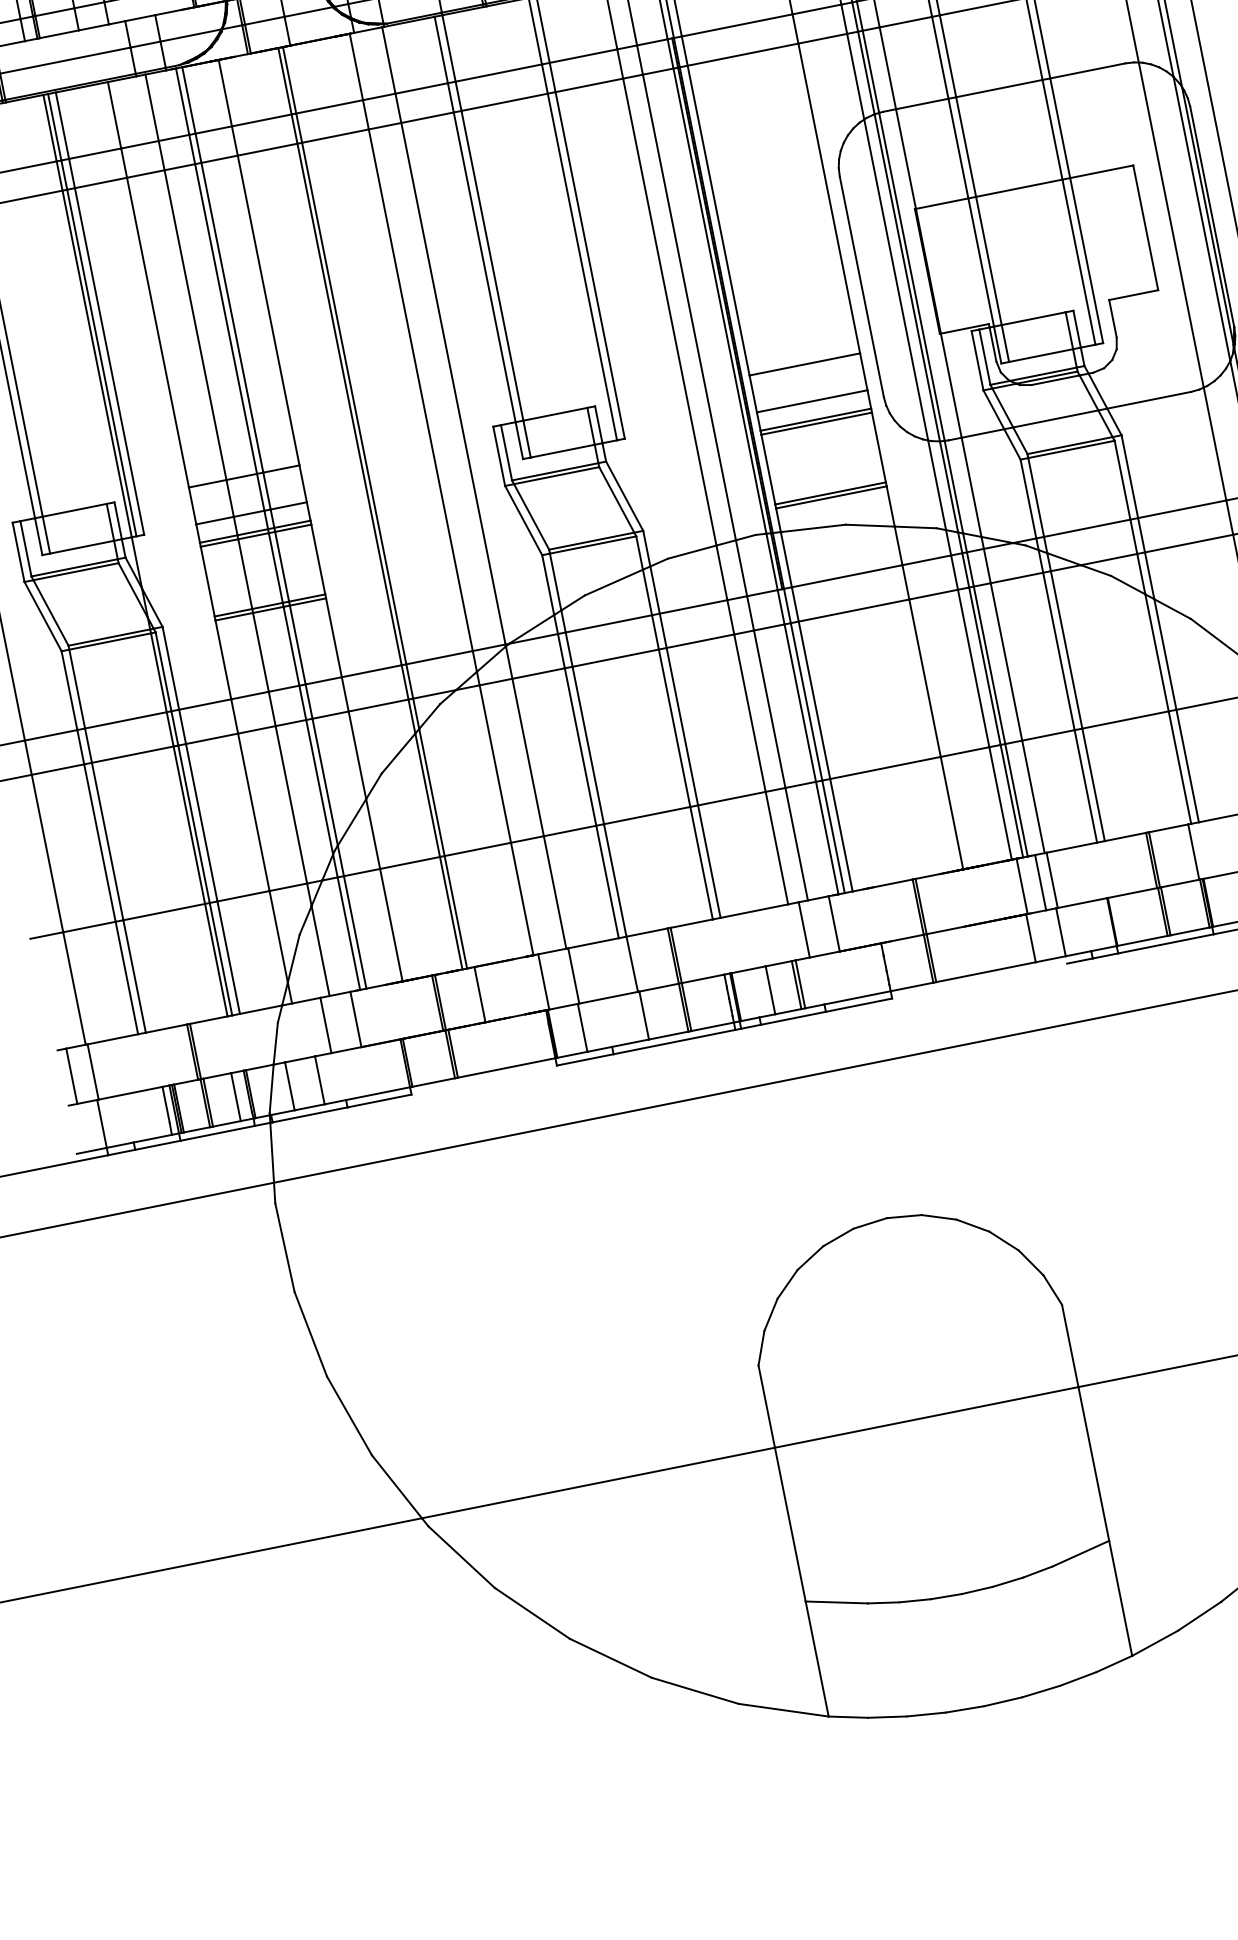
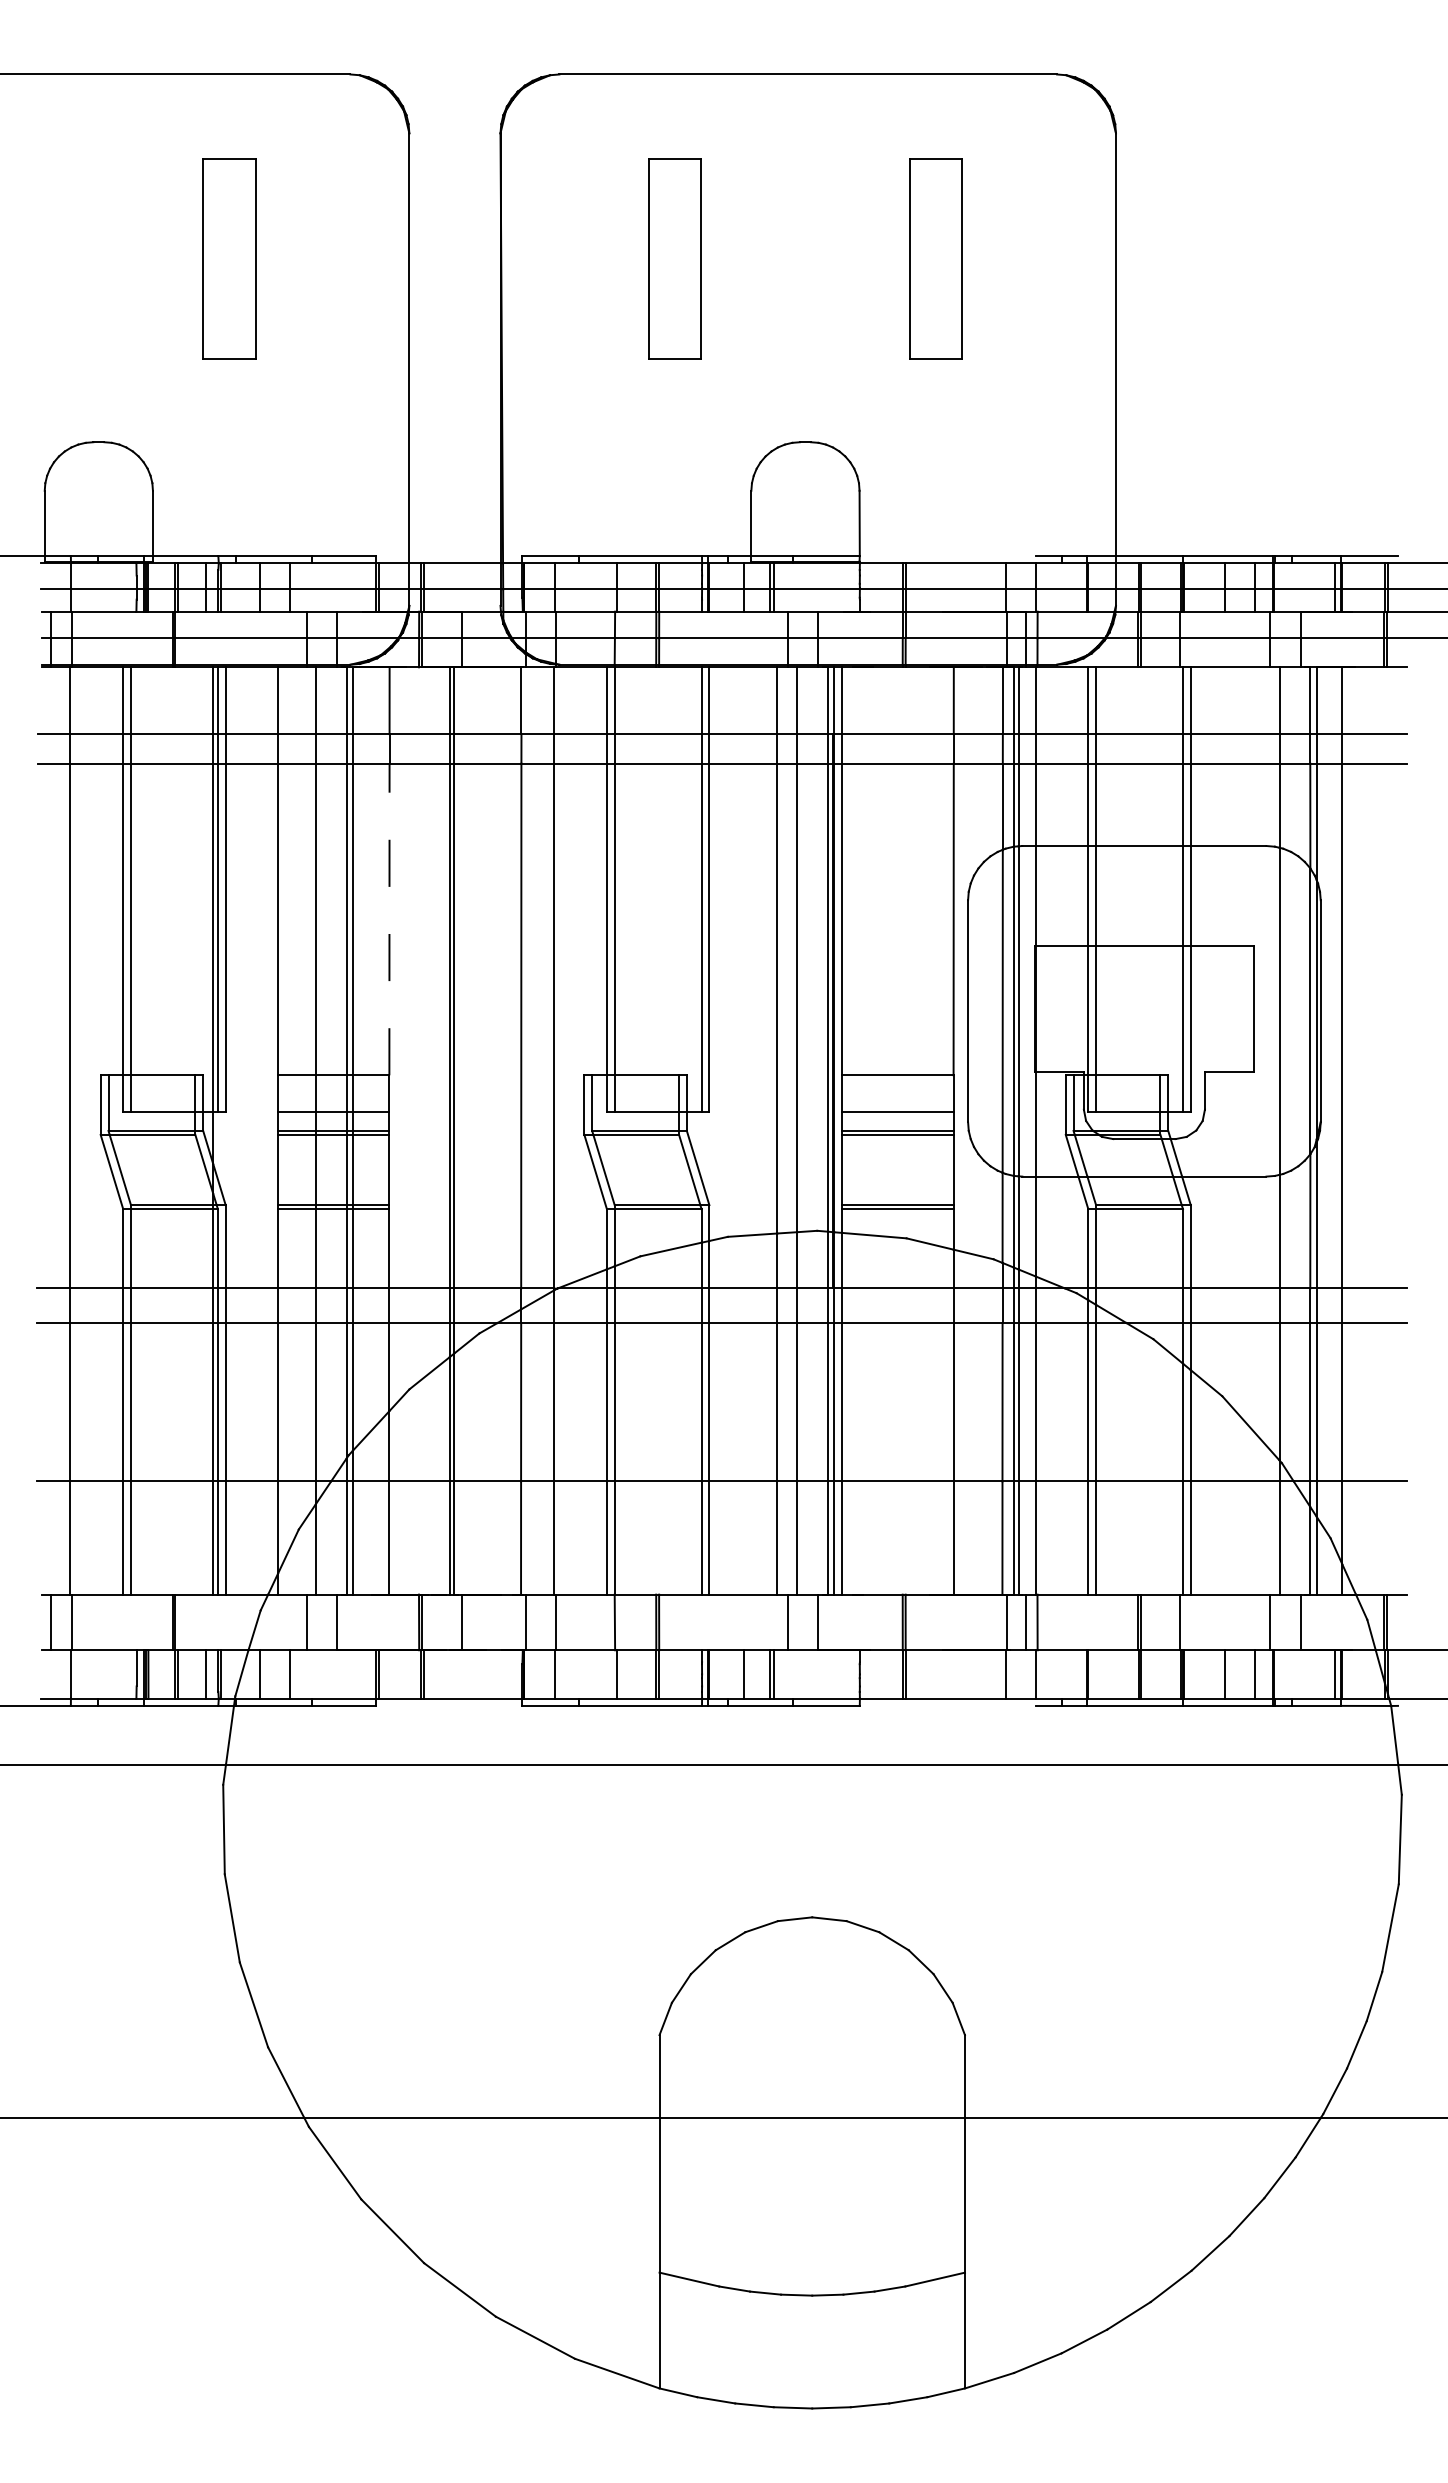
line: (268, 310) -> (389, 919), solid -> dashed

